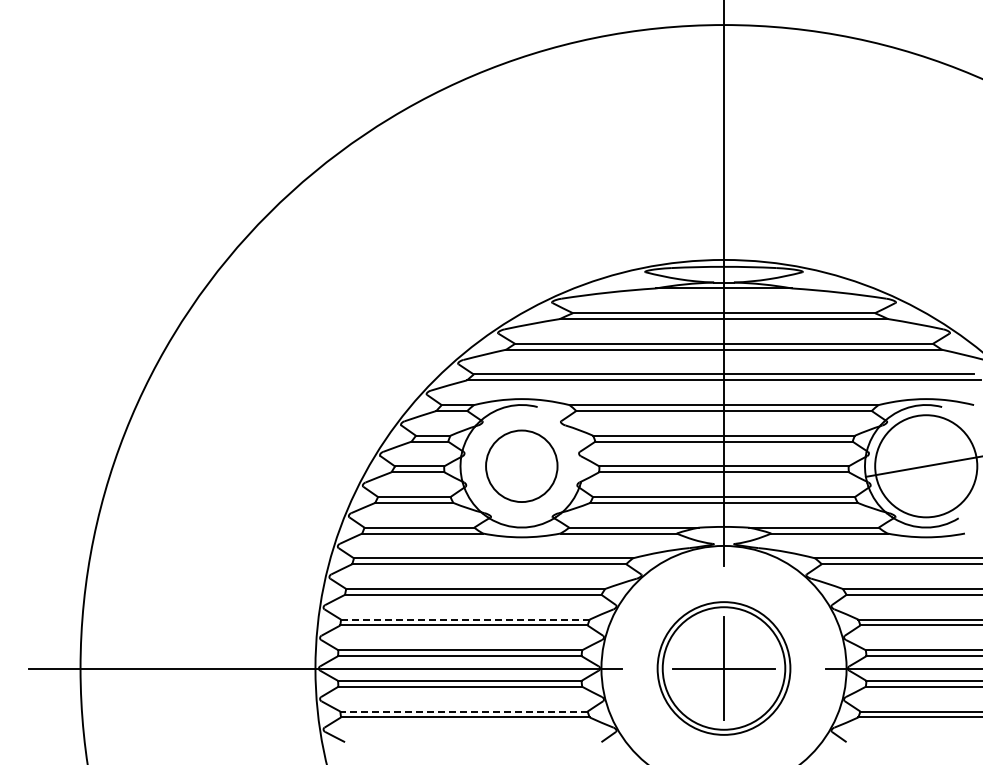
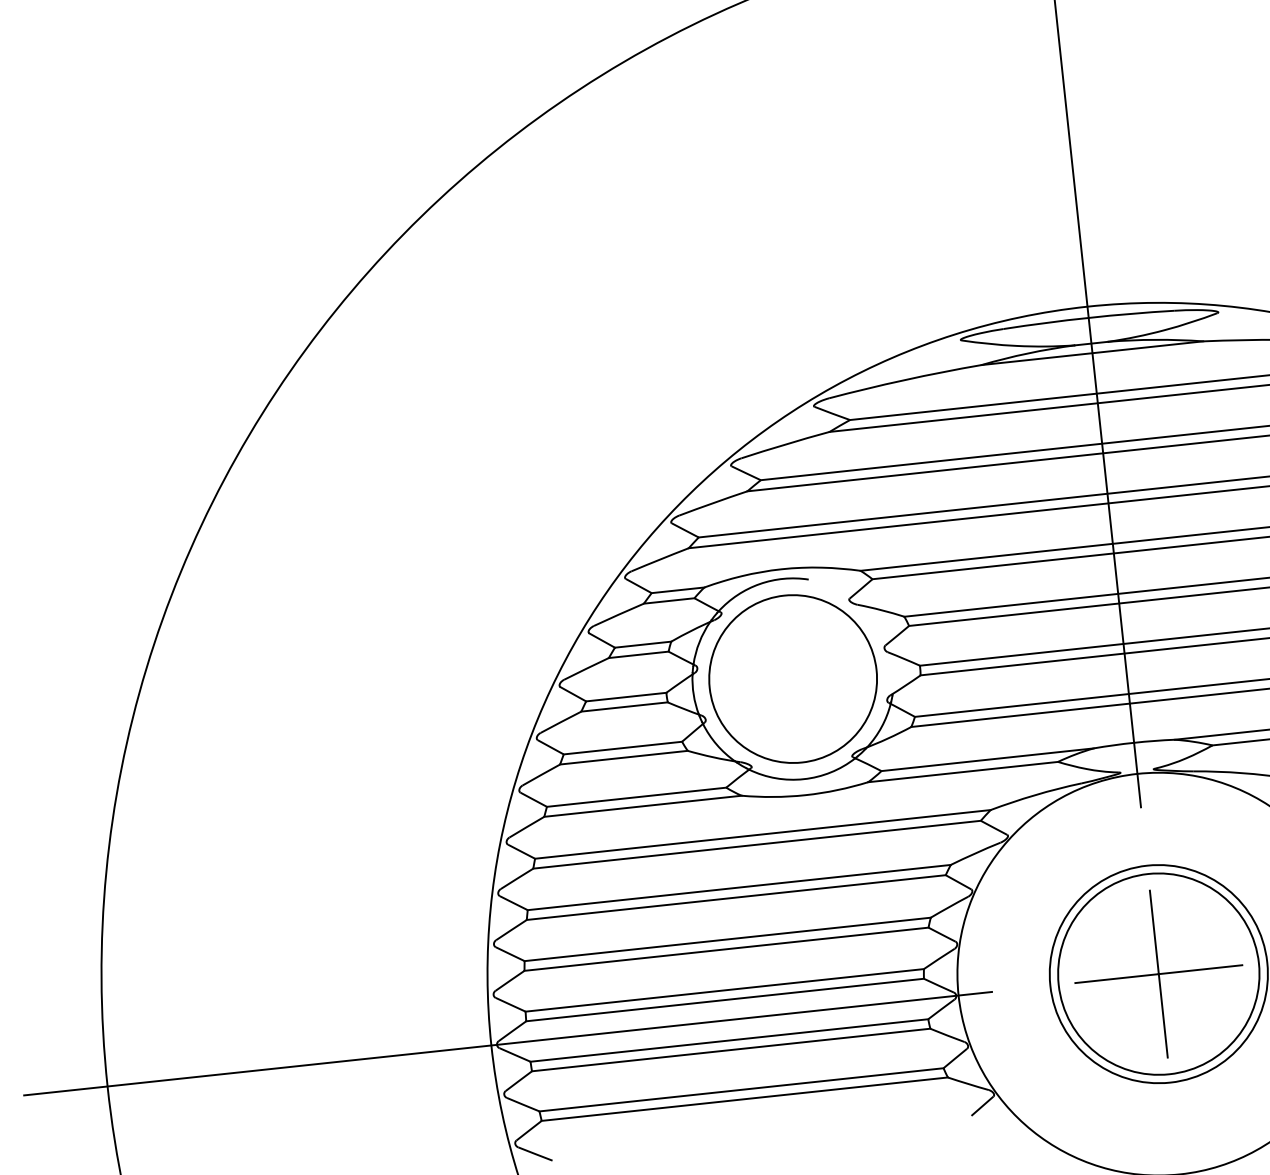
circle: (521, 466) -> (792, 679), size x1.43
line: (464, 619) -> (726, 939), dashed -> solid
line: (464, 711) -> (742, 1089), dashed -> solid

